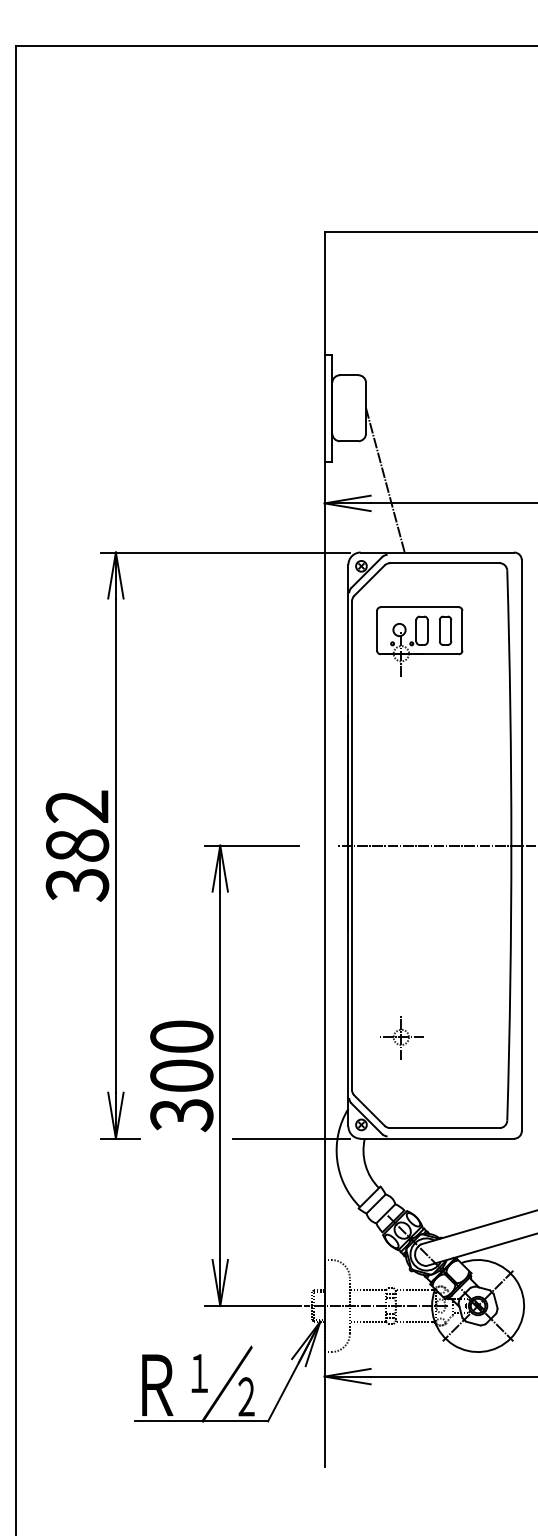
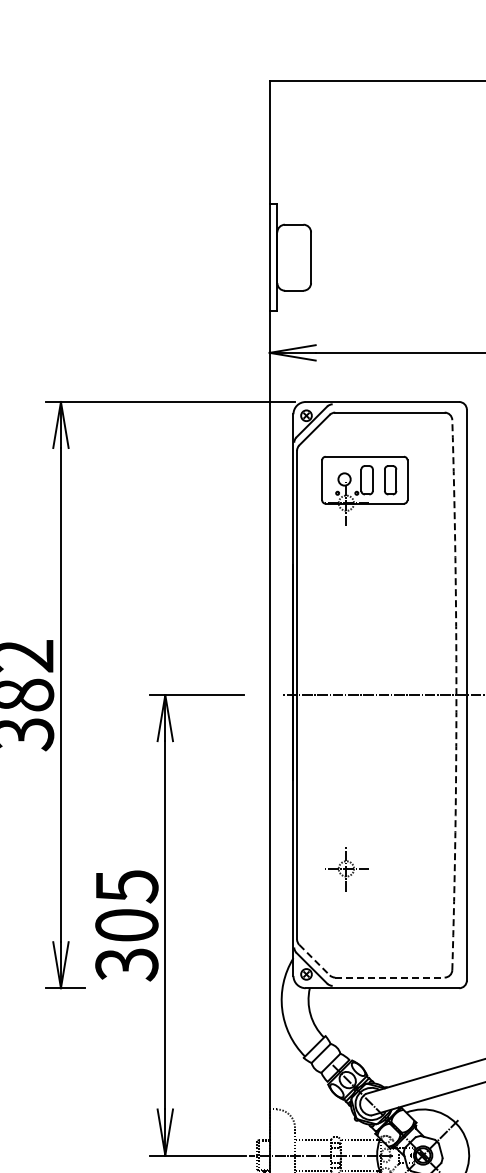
line: (385, 480) -> (330, 329), removed
arc: (511, 845) -> (456, 694), solid -> dashed
text: (181, 1037) -> (126, 886), 300 -> 305
part: (401, 1037) -> (346, 868), moved
line: (369, 1110) -> (314, 959), solid -> dashed
line: (444, 1128) -> (389, 977), solid -> dashed
line: (291, 1138) -> (236, 987), removed

